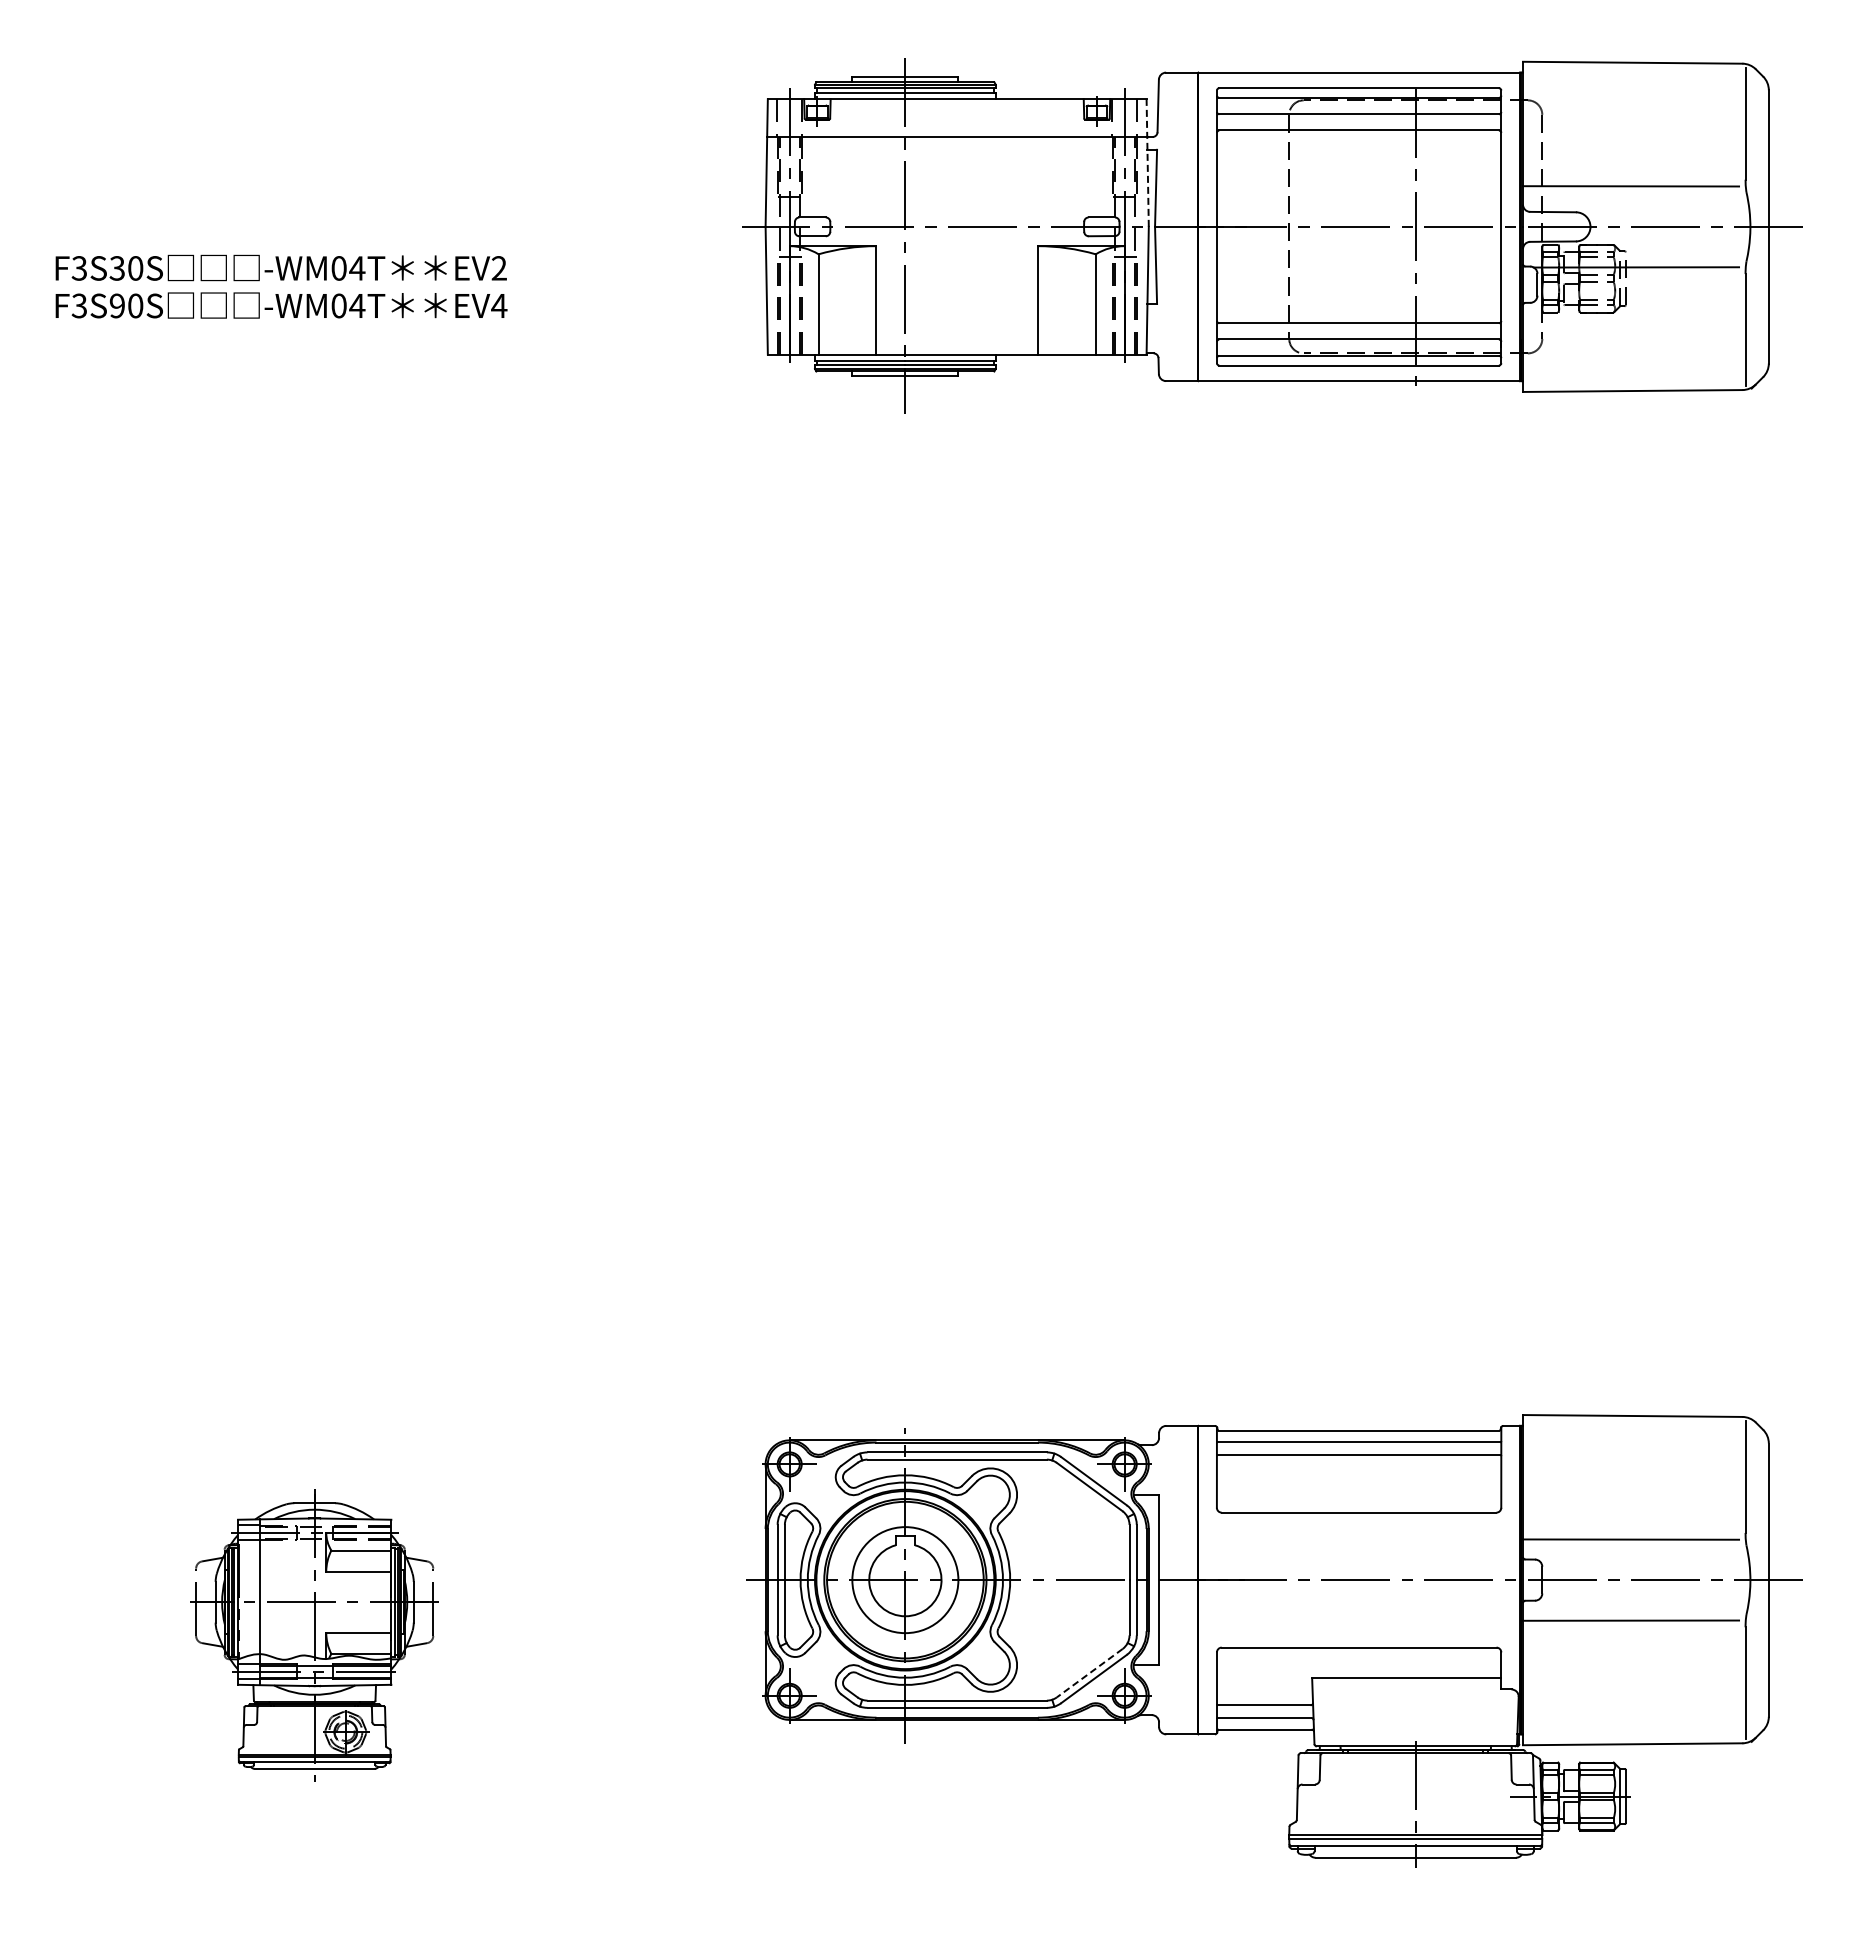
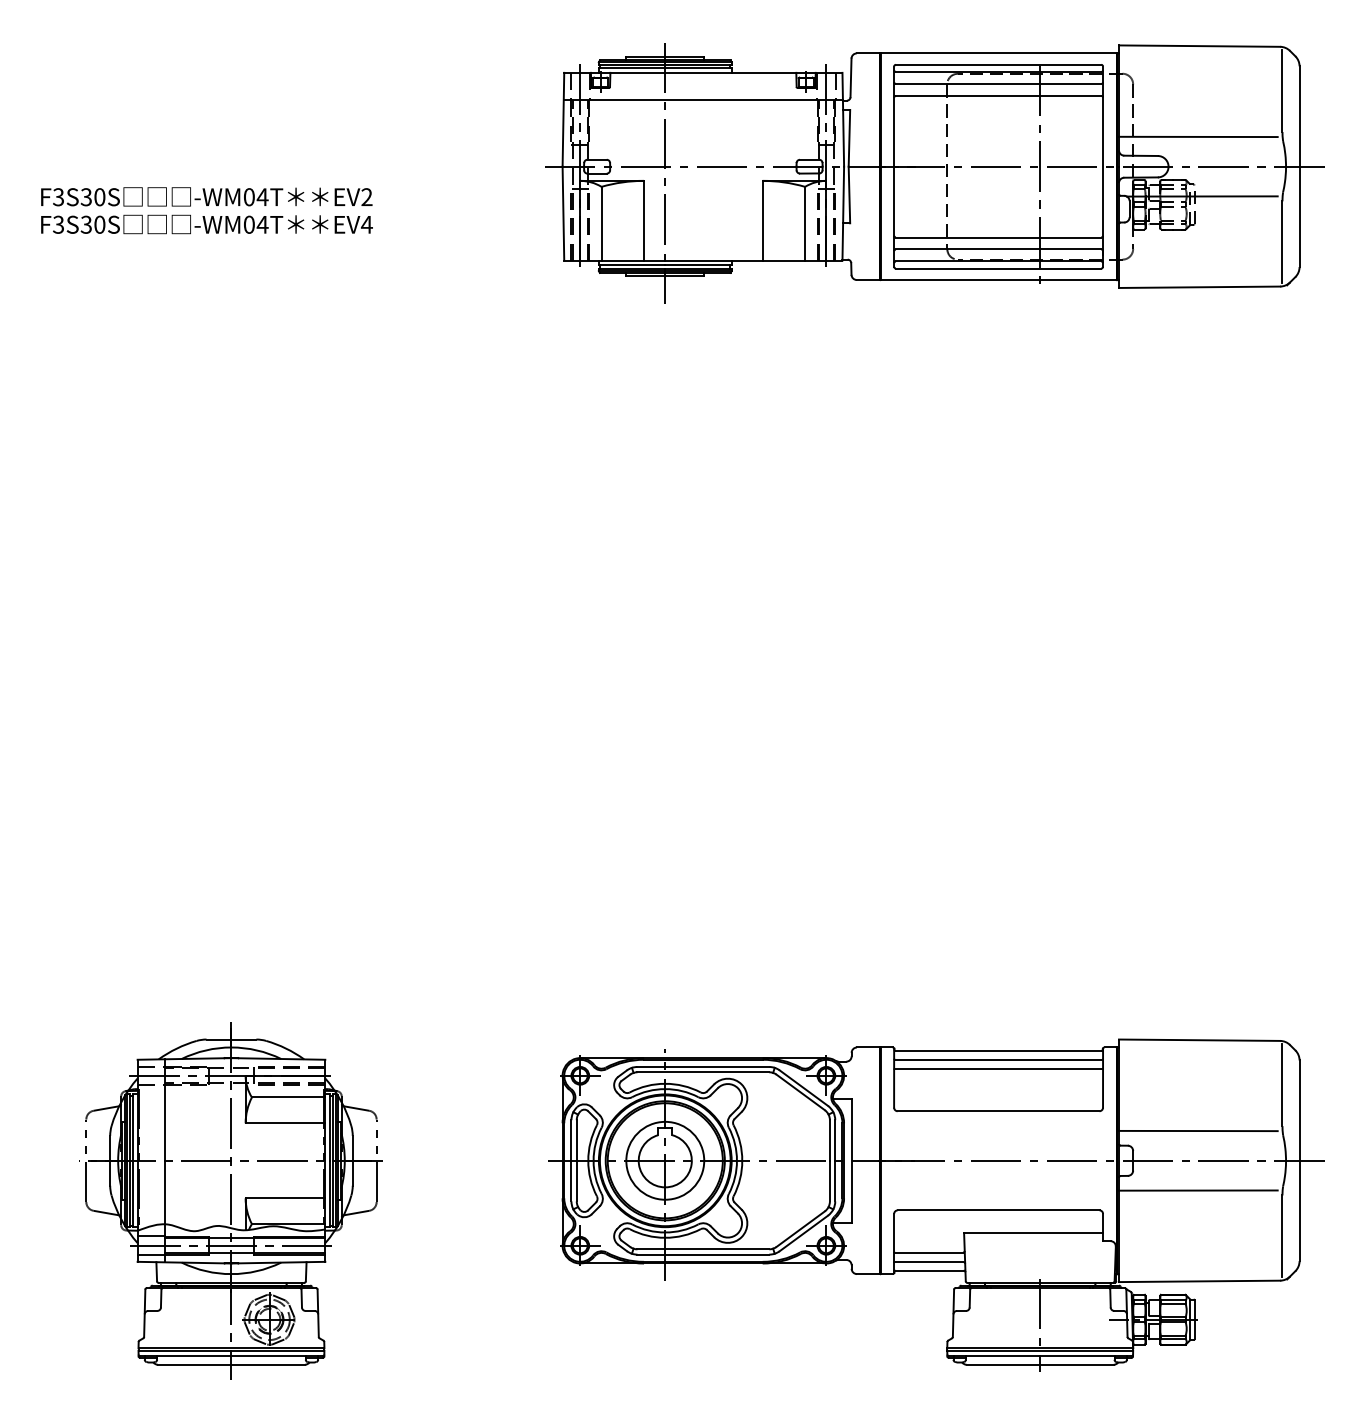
line: (1147, 163) -> (843, 120), dashed -> solid
text: (116, 305) -> (85, 224), F3S90S -> F3S30S
part: (314, 1635) -> (231, 1201), size x1.67
line: (1089, 1673) -> (800, 1229), dashed -> solid

